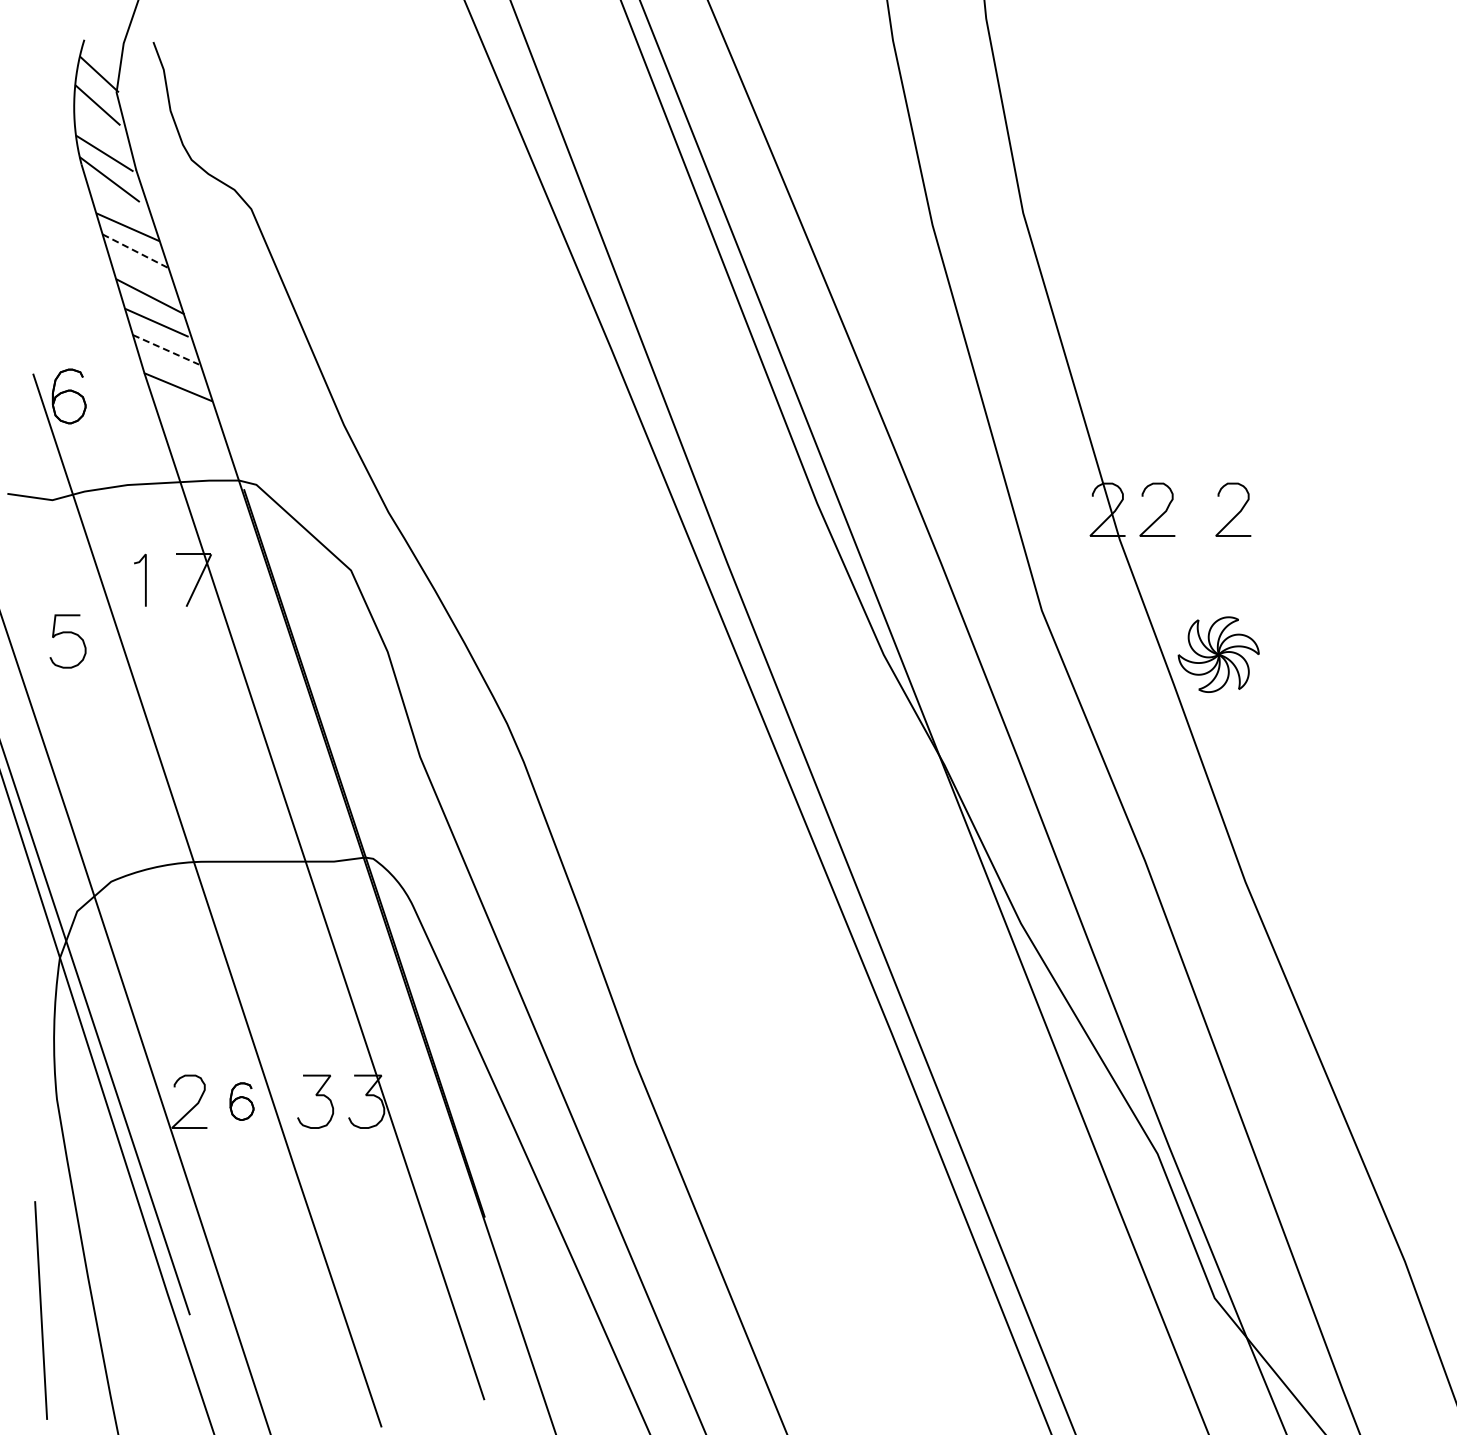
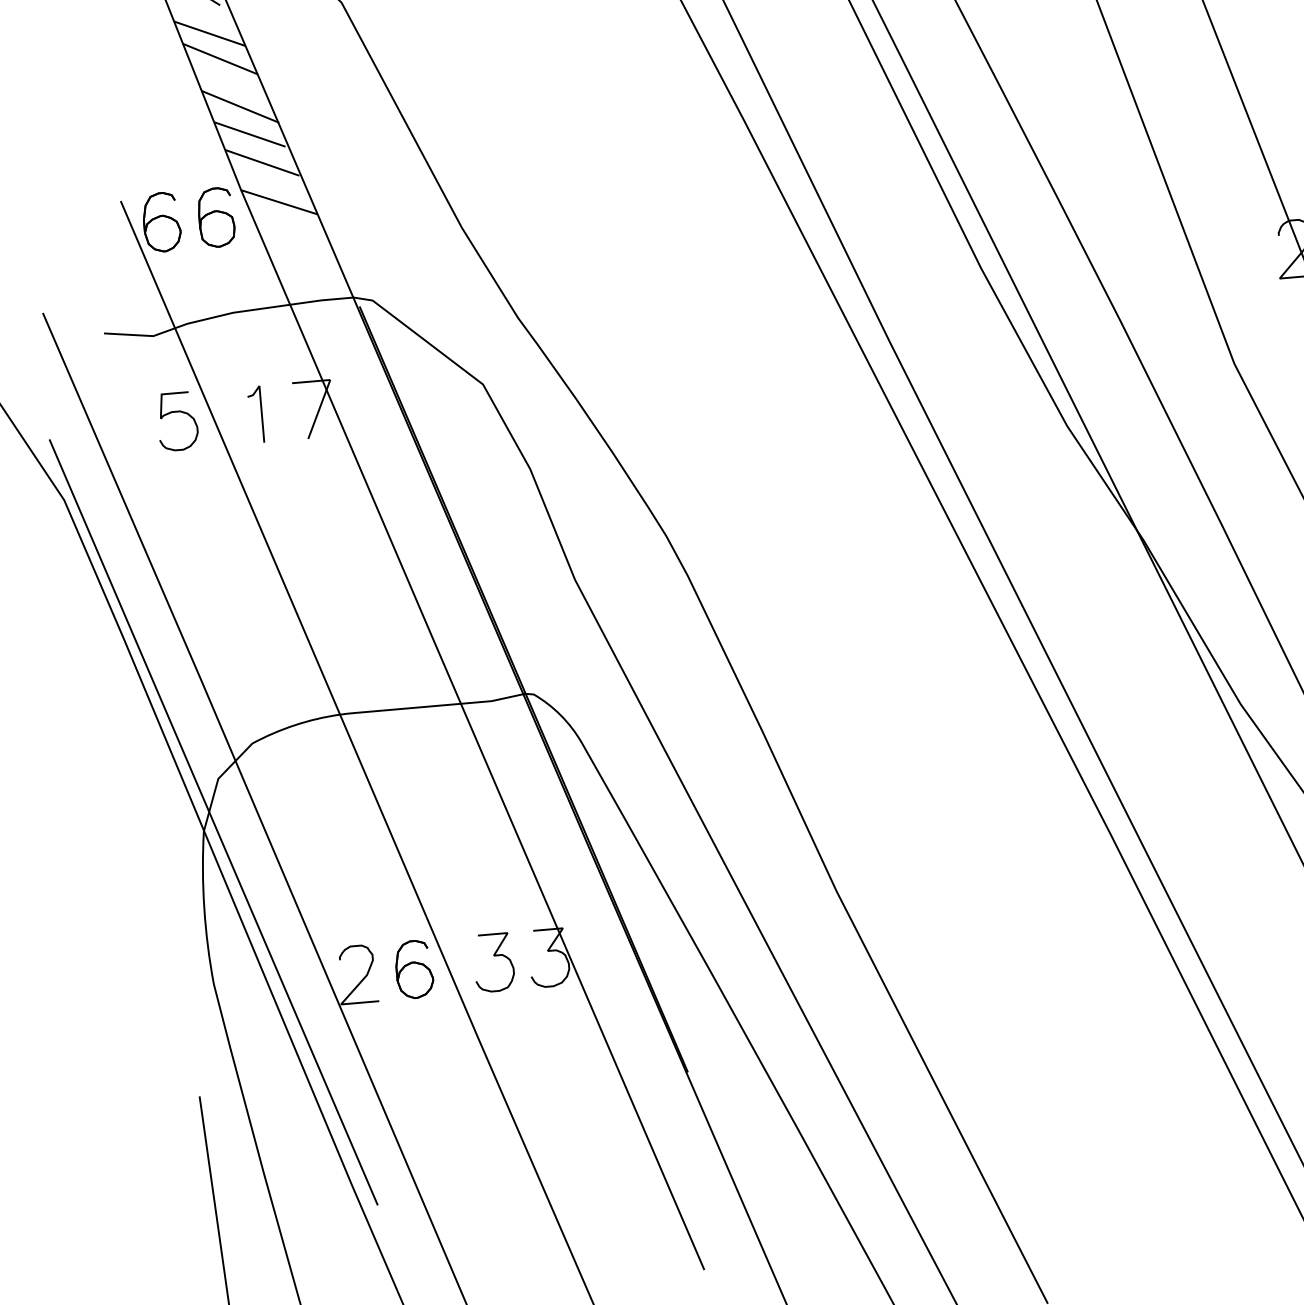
line: (136, 251) -> (221, 59), dashed -> solid
line: (166, 350) -> (262, 163), dashed -> solid
part: (119, 396) -> (216, 217), added
curve: (67, 633) -> (176, 412), moved
part: (241, 1101) -> (413, 969), size x1.43

